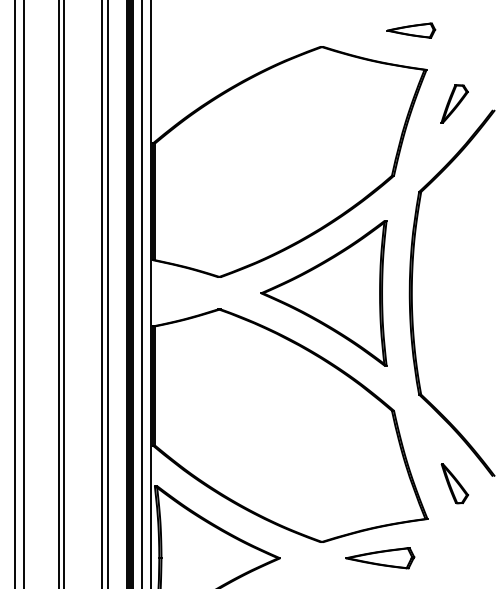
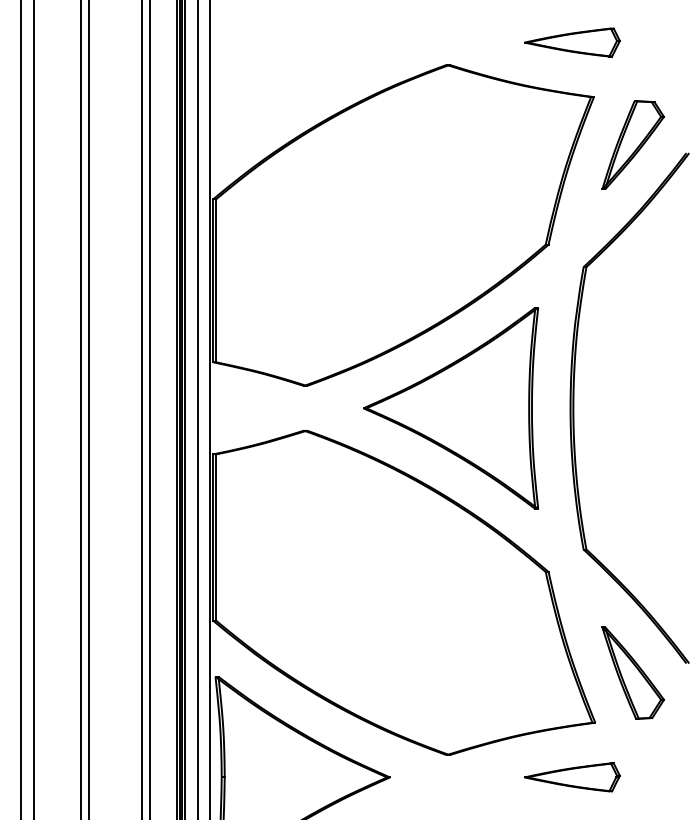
part: (411, 30) -> (572, 42), size x1.43
part: (454, 103) -> (632, 143), size x1.67
part: (454, 483) -> (632, 673), size x1.67
part: (380, 558) -> (572, 777), moved

